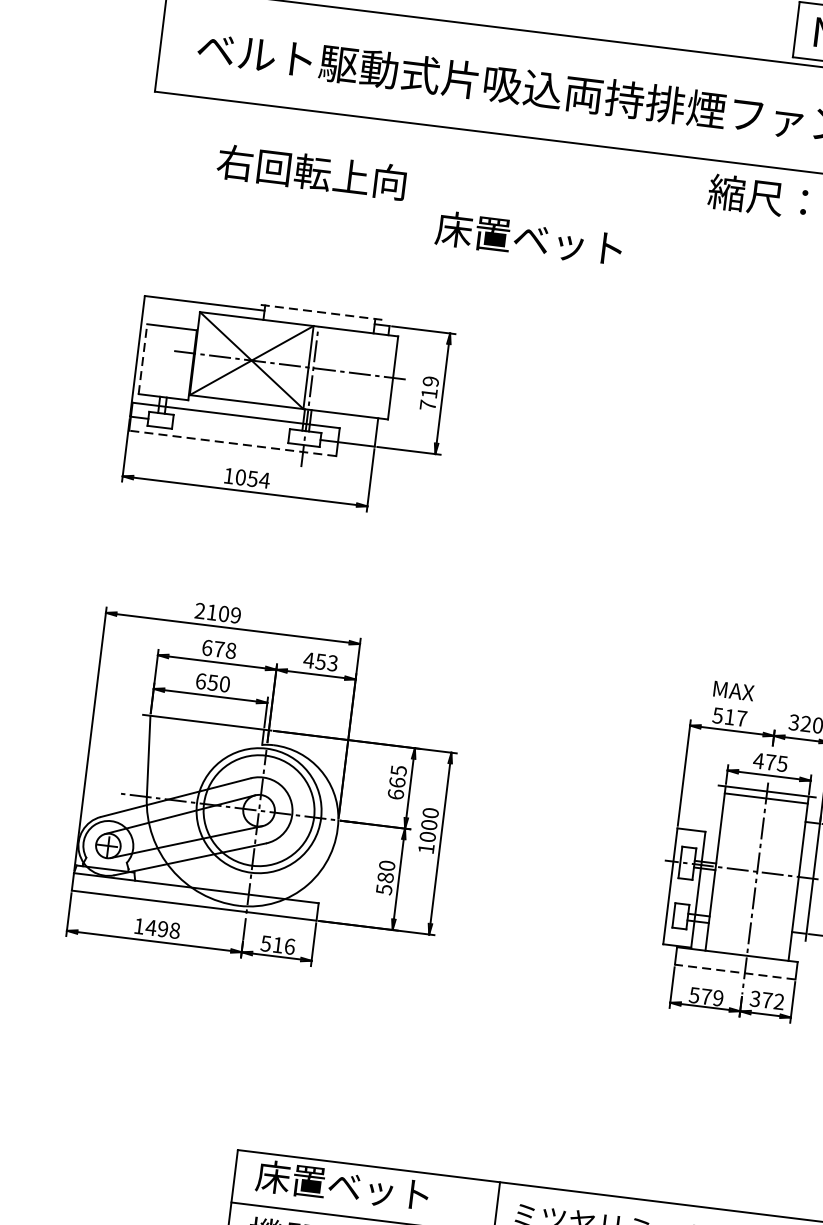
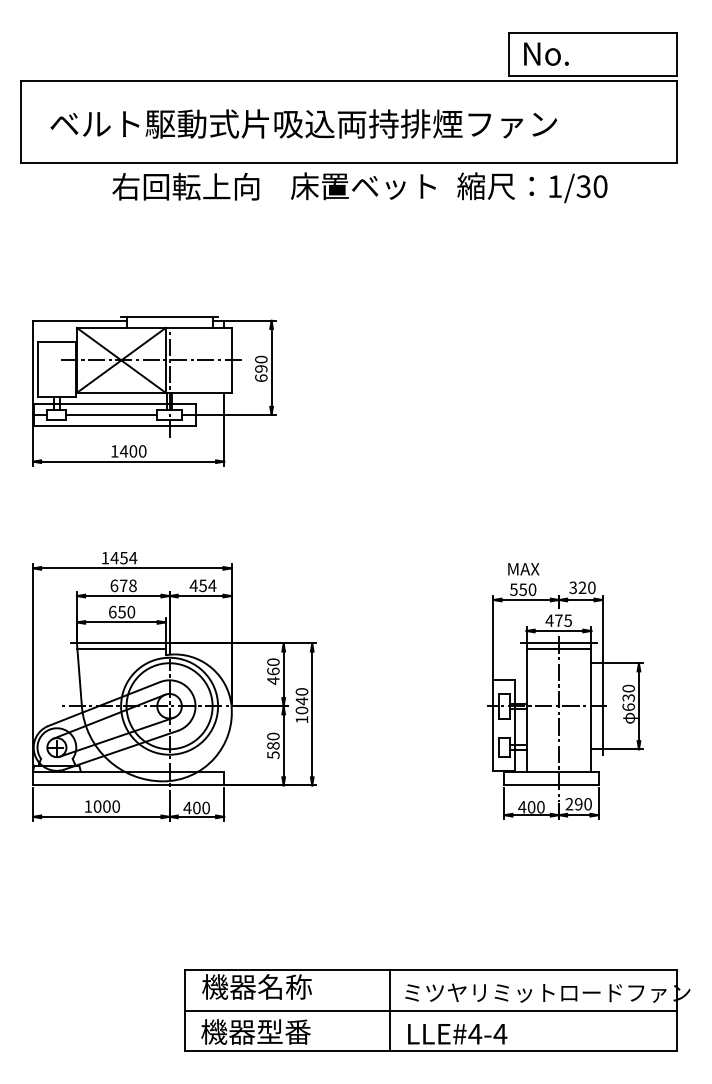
text: (311, 171) -> (185, 186), moved
text: (529, 238) -> (363, 186), moved
line: (320, 311) -> (169, 316), dashed -> solid
line: (142, 359) -> (37, 369), dashed -> solid
text: (429, 392) -> (261, 368), 719 -> 690
line: (230, 429) -> (111, 415), added
line: (232, 442) -> (114, 425), dashed -> solid
text: (251, 478) -> (132, 451), 1054 -> 1400
text: (218, 612) -> (119, 557), 2109 -> 1454
text: (332, 662) -> (212, 585), 453 -> 454
text: (735, 717) -> (527, 589), 517 -> 550
line: (205, 729) -> (120, 648), added
text: (397, 782) -> (273, 671), 665 -> 460
text: (428, 825) -> (301, 701), 1000 -> 1040
text: (162, 929) -> (106, 806), 1498 -> 1000
text: (277, 944) -> (196, 807), 516 -> 400
line: (734, 971) -> (550, 785), dashed -> solid
text: (706, 997) -> (531, 807), 579 -> 400
text: (766, 1000) -> (578, 804), 372 -> 290
text: (342, 1185) -> (269, 986), 床置ベット -> 機器名称

